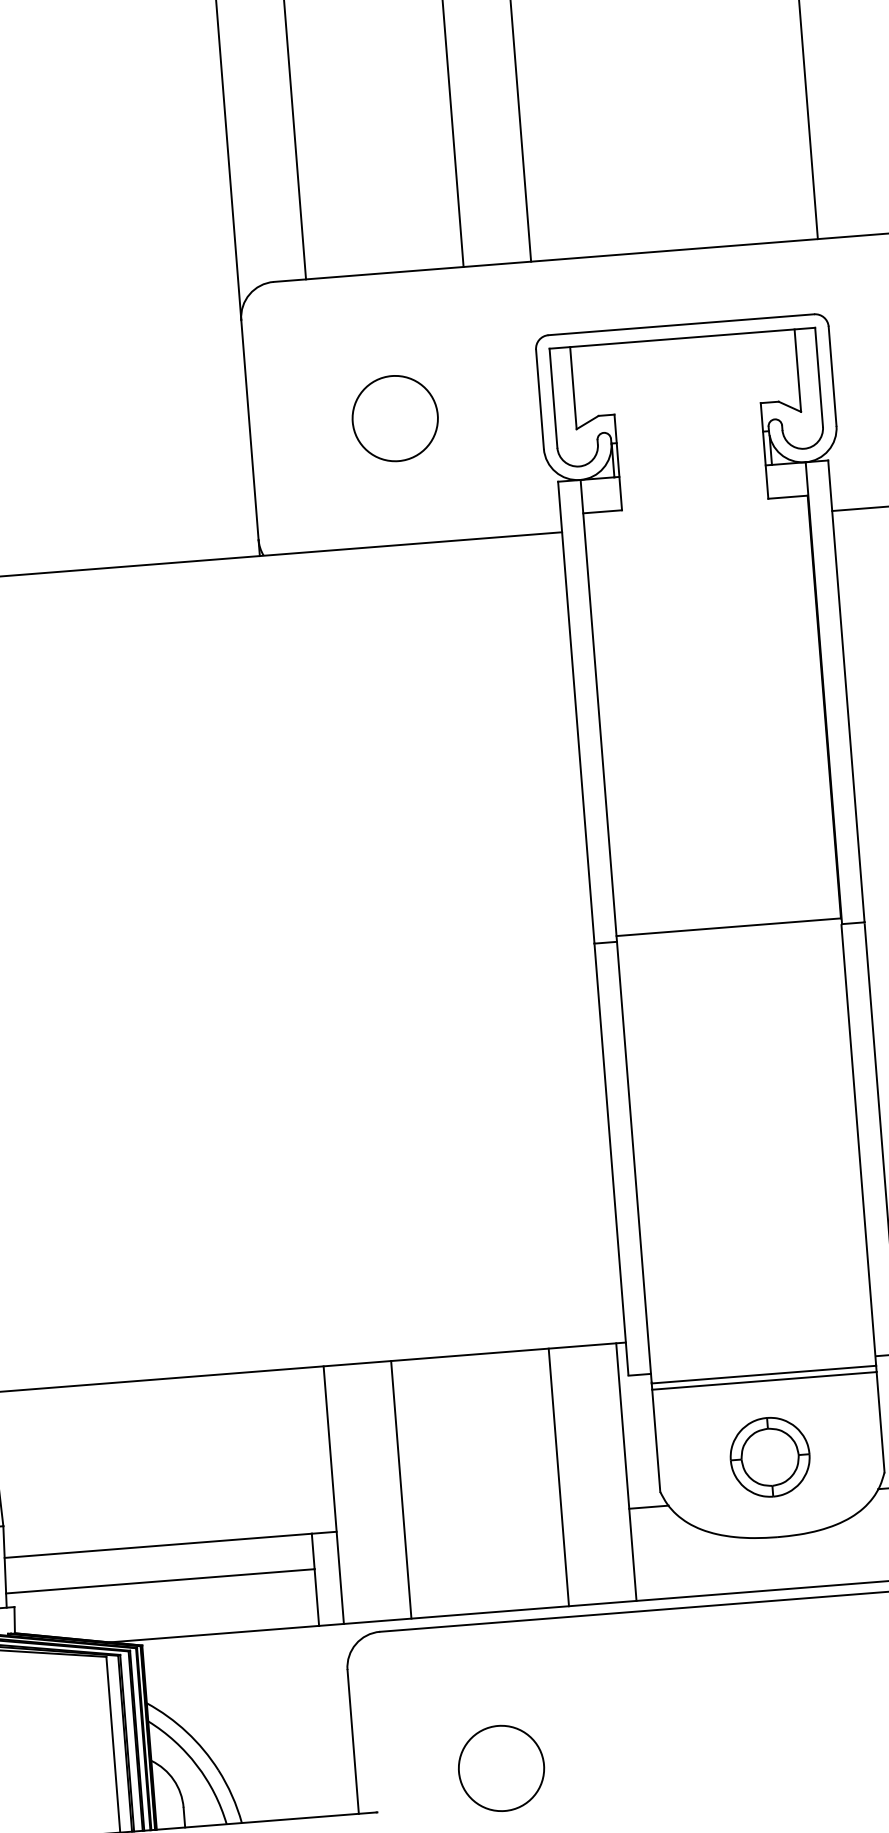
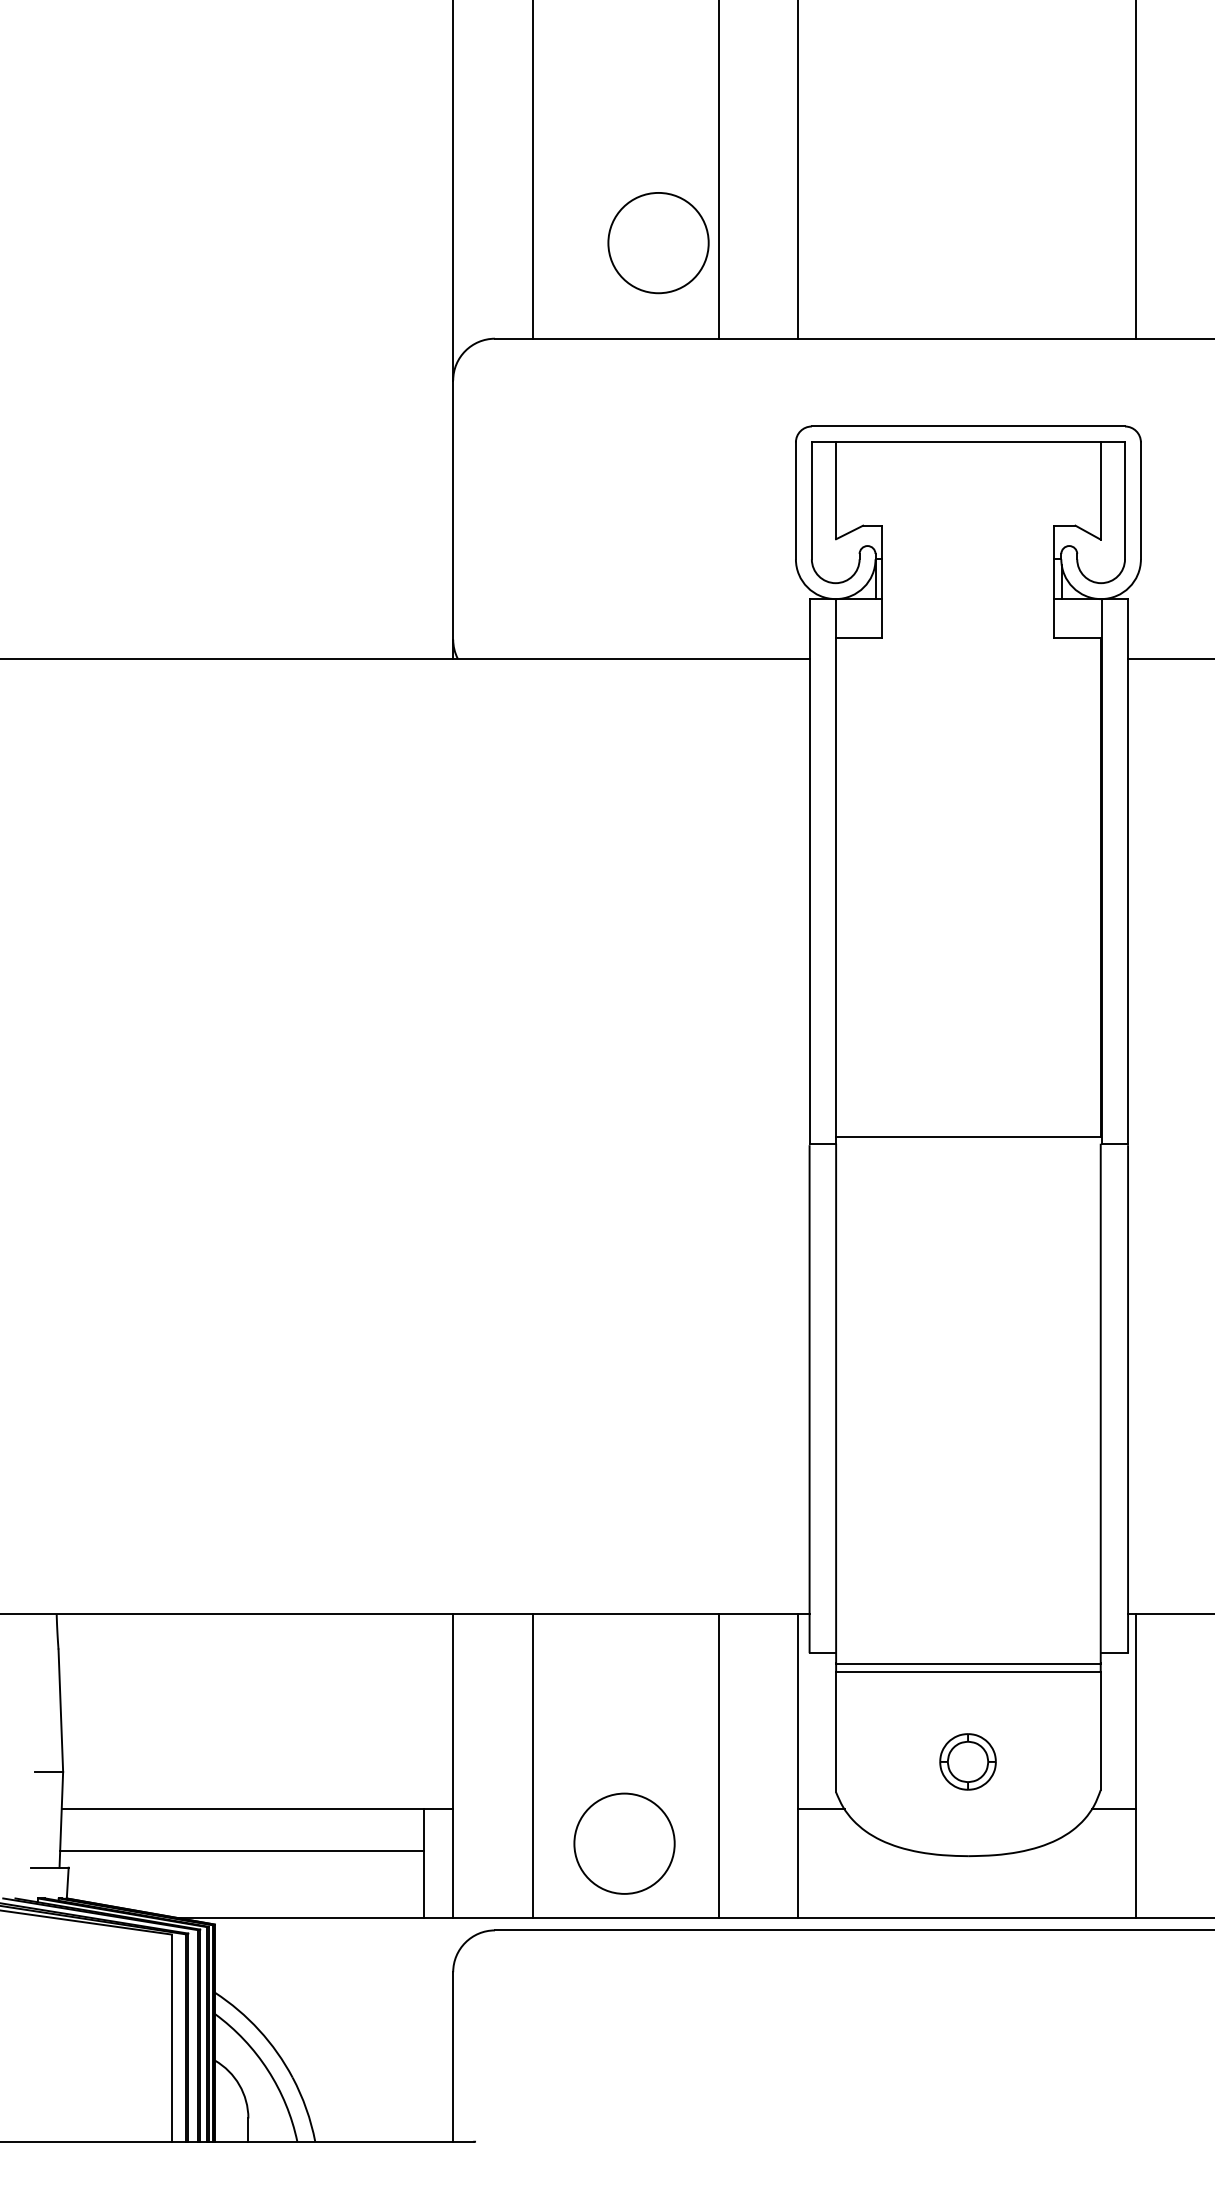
circle: (395, 418) -> (658, 243), moved
part: (769, 1457) -> (967, 1761), size x0.6
circle: (501, 1768) -> (624, 1843), moved

